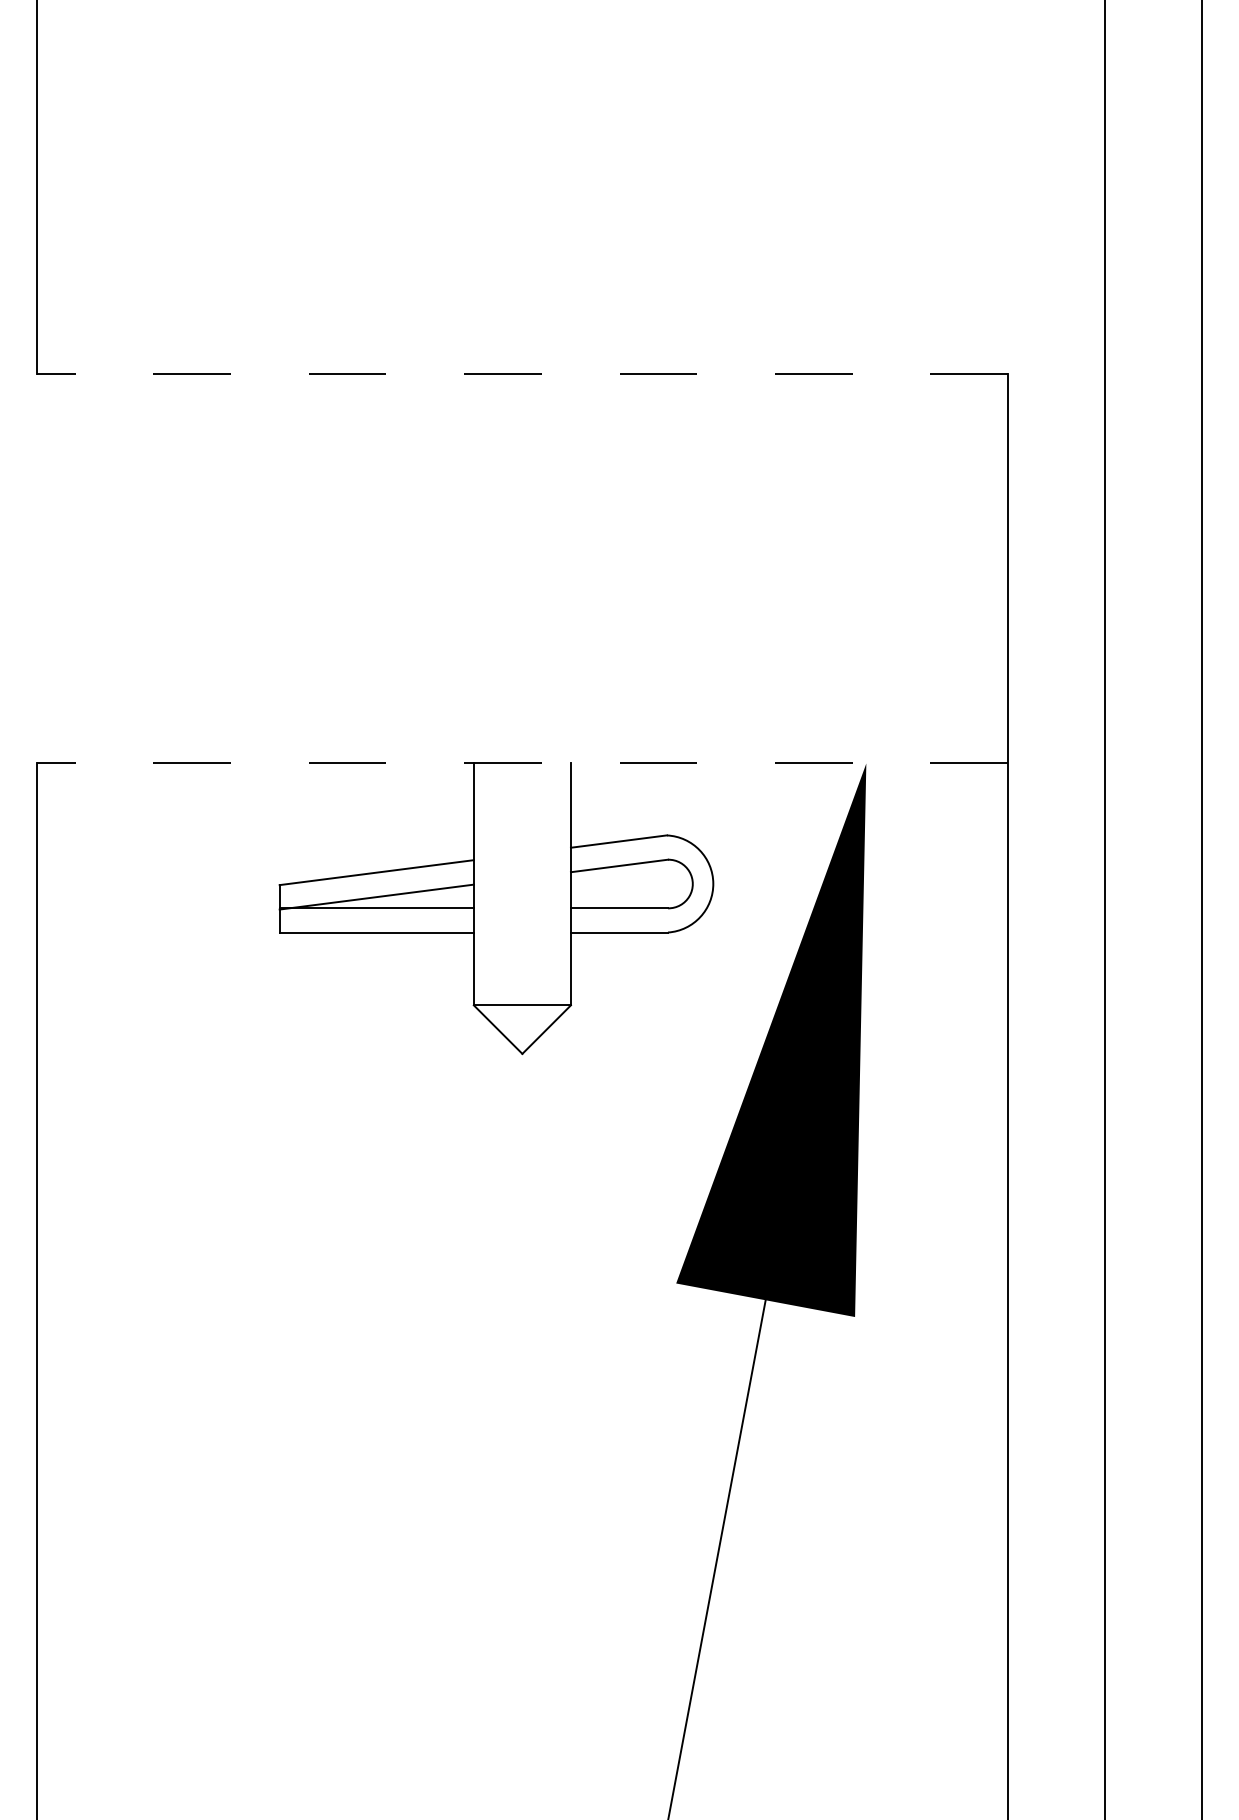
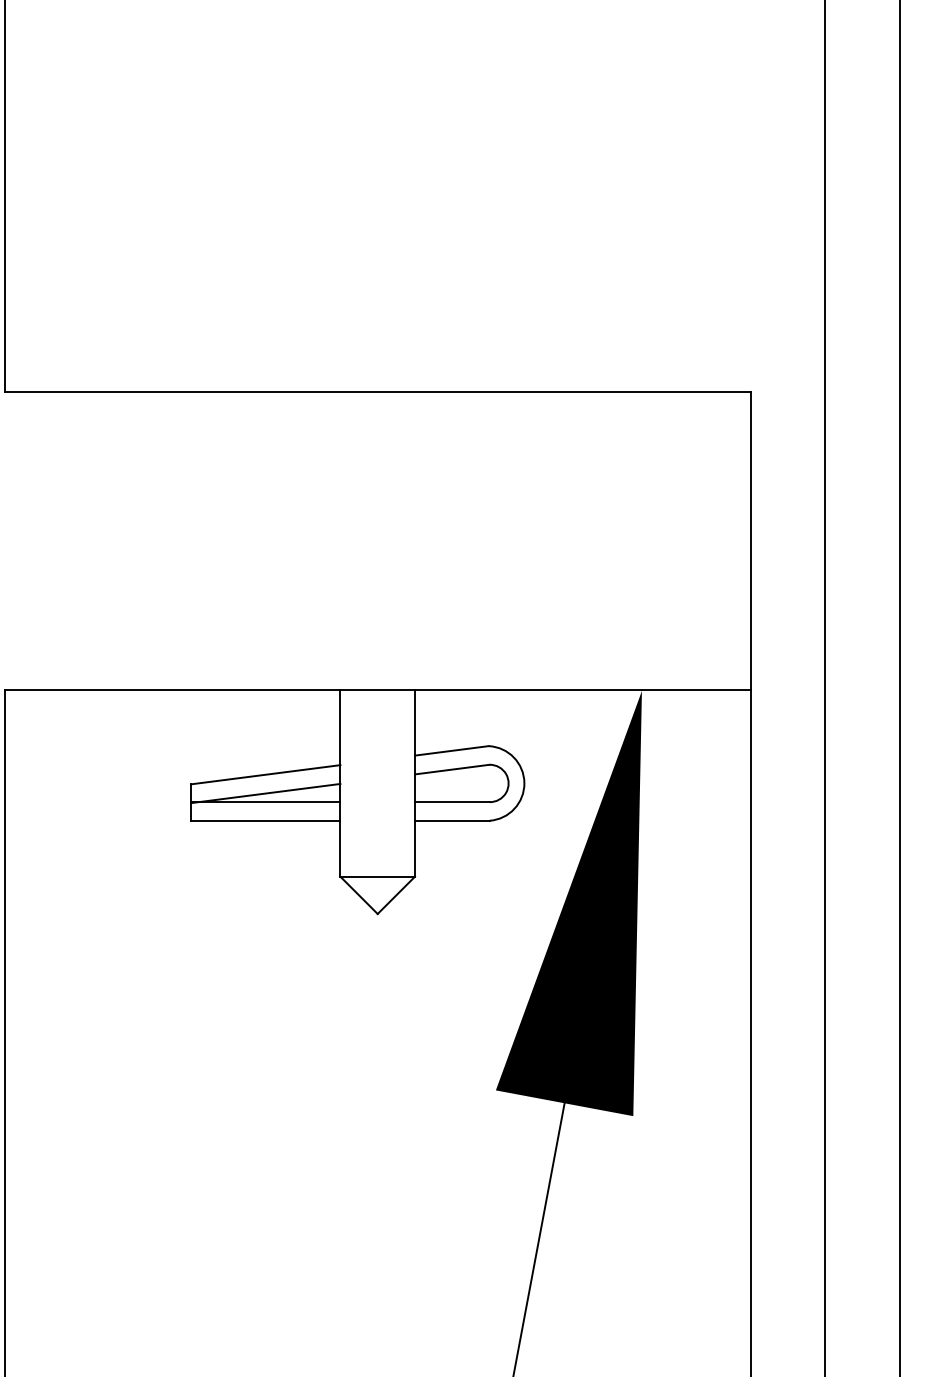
line: (521, 374) -> (377, 392), dashed -> solid
line: (521, 762) -> (377, 690), dashed -> solid

